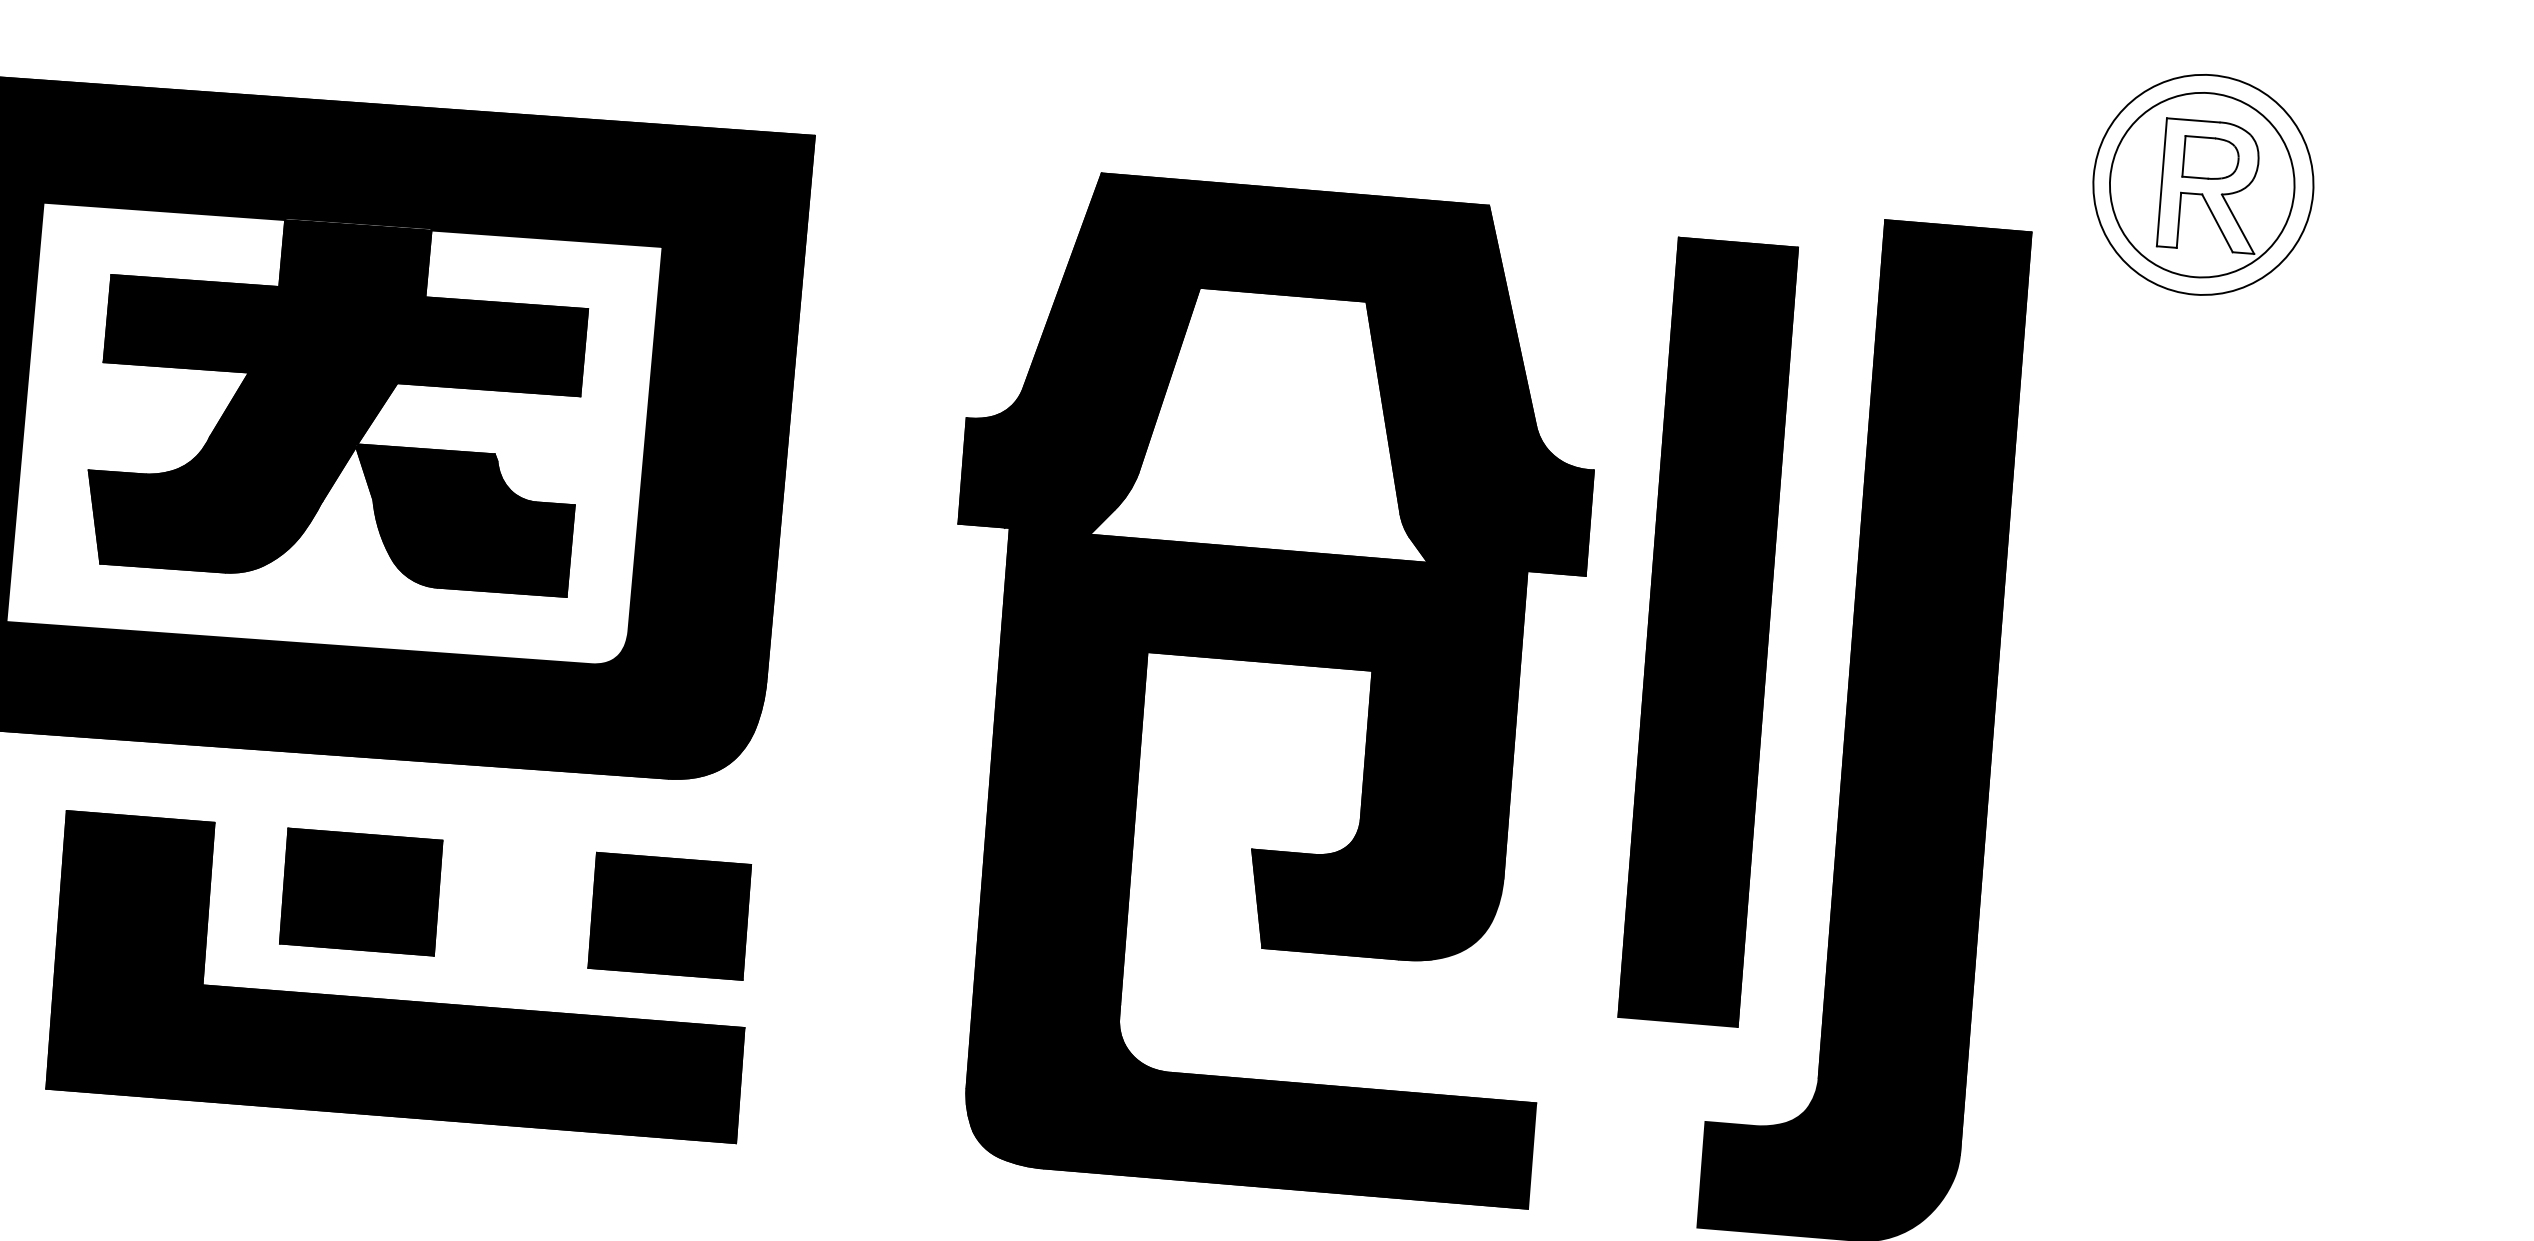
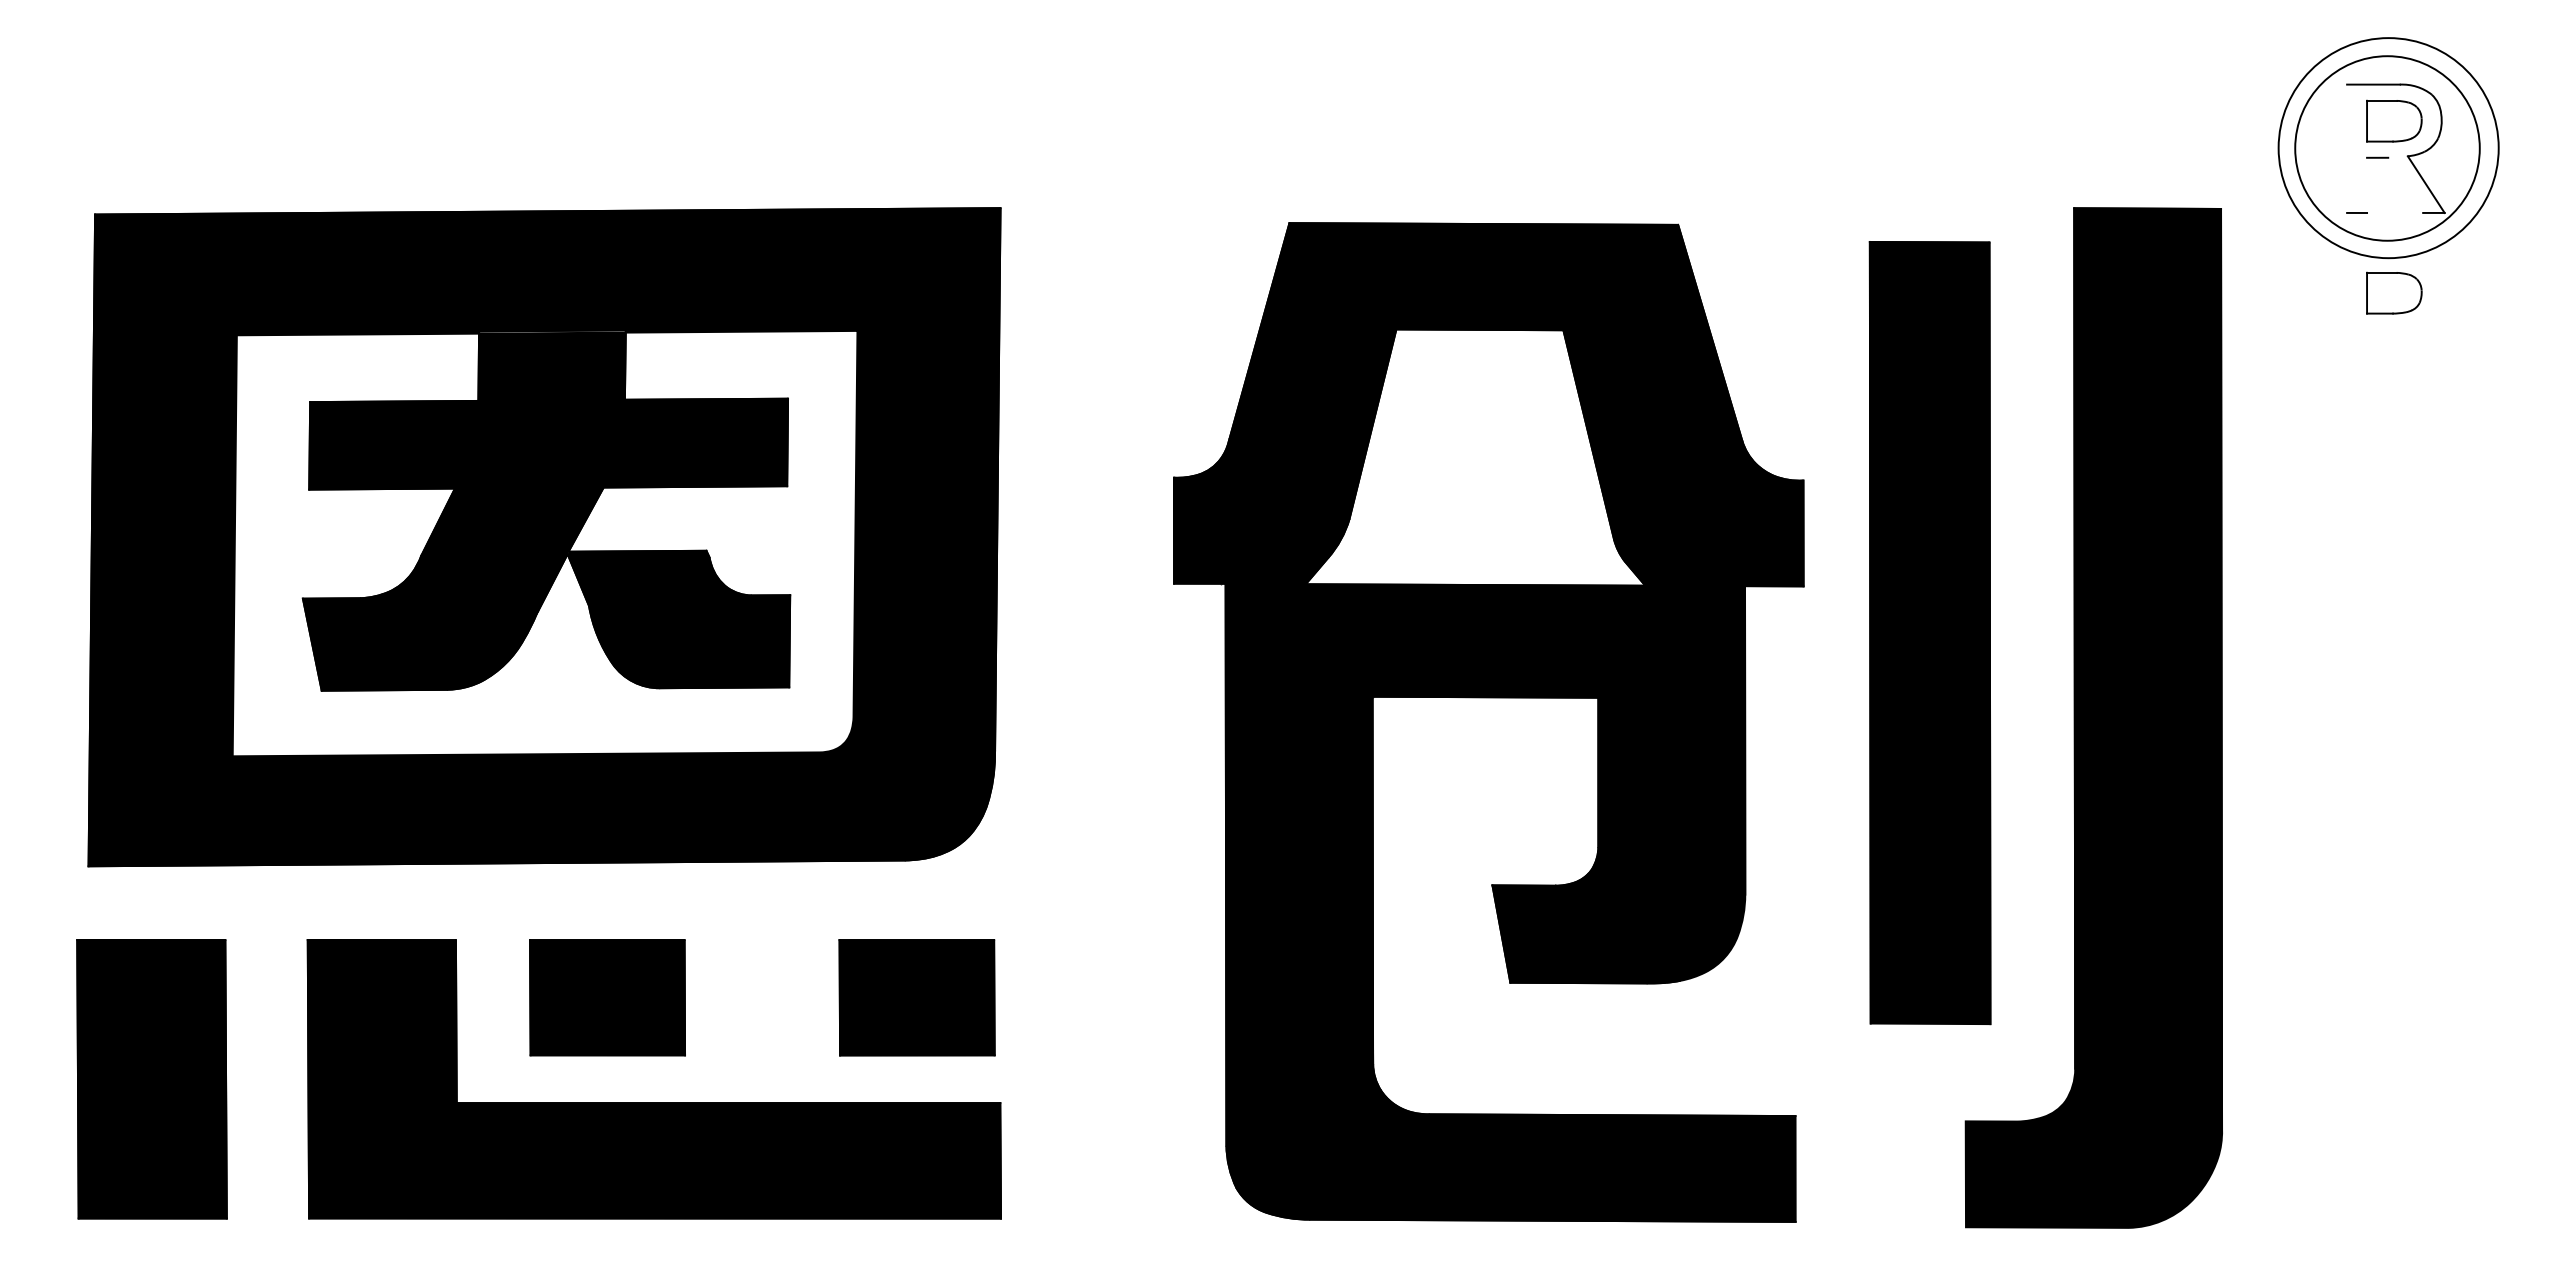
line: (2162, 182) -> (2347, 148), removed
line: (2179, 220) -> (2367, 185), removed
line: (2217, 222) -> (2405, 184), removed
part: (2197, 329) -> (2394, 292), added

